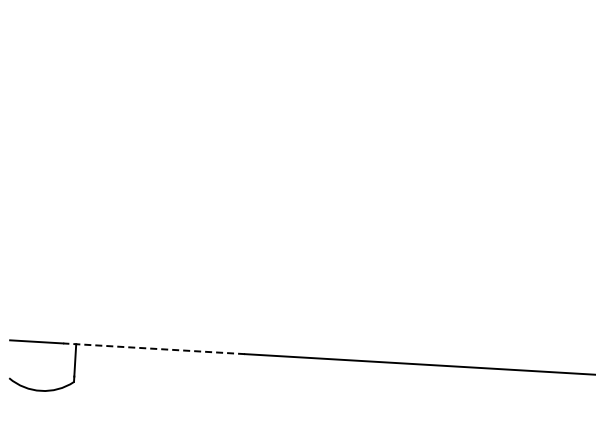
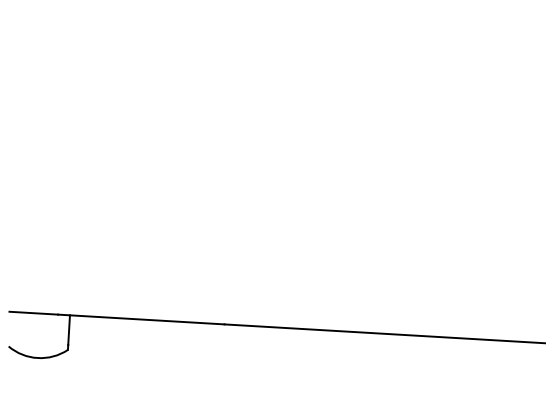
line: (153, 348) -> (140, 319), dashed -> solid

